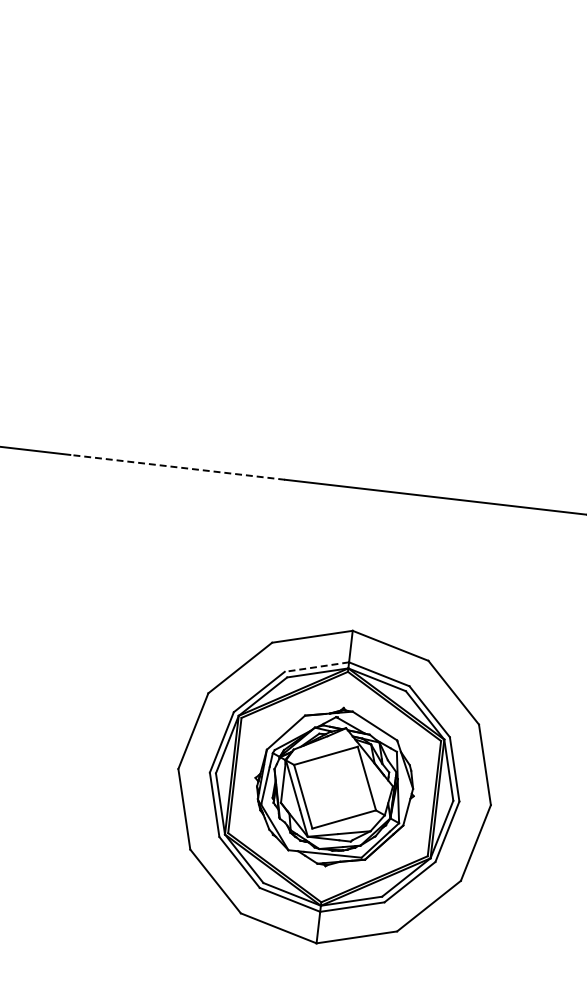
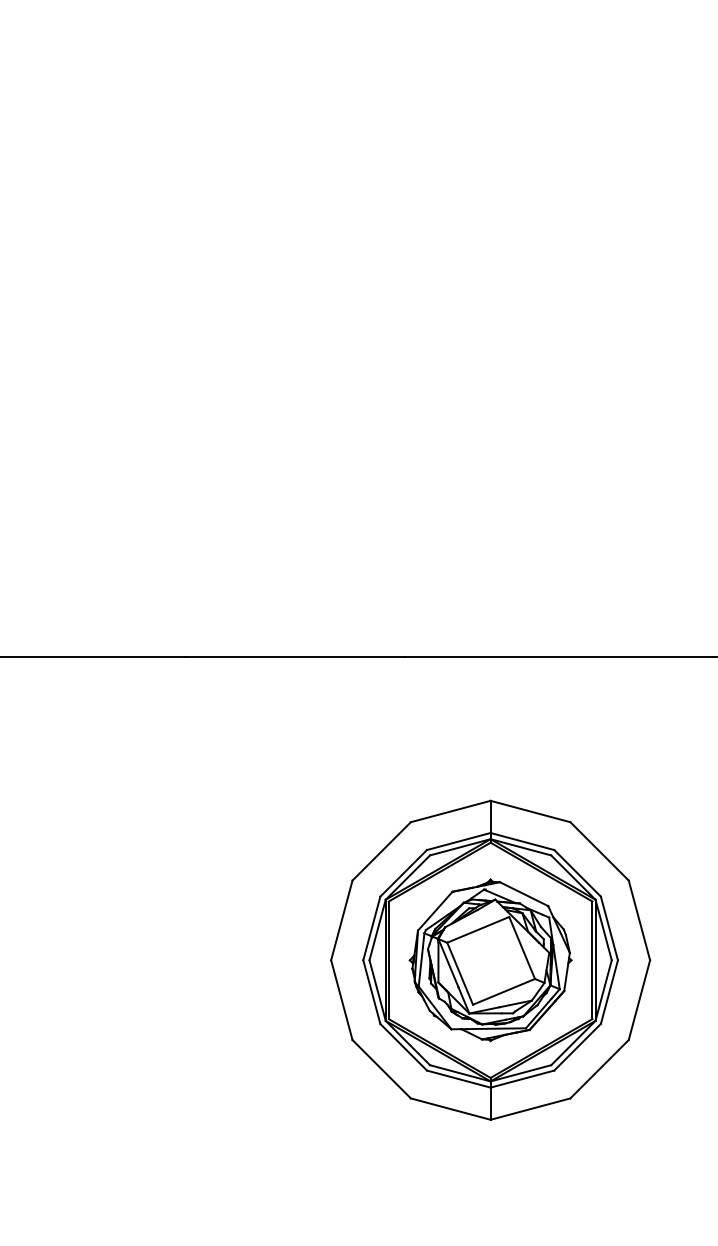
line: (177, 467) -> (295, 656), dashed -> solid
line: (316, 667) -> (458, 841), dashed -> solid

